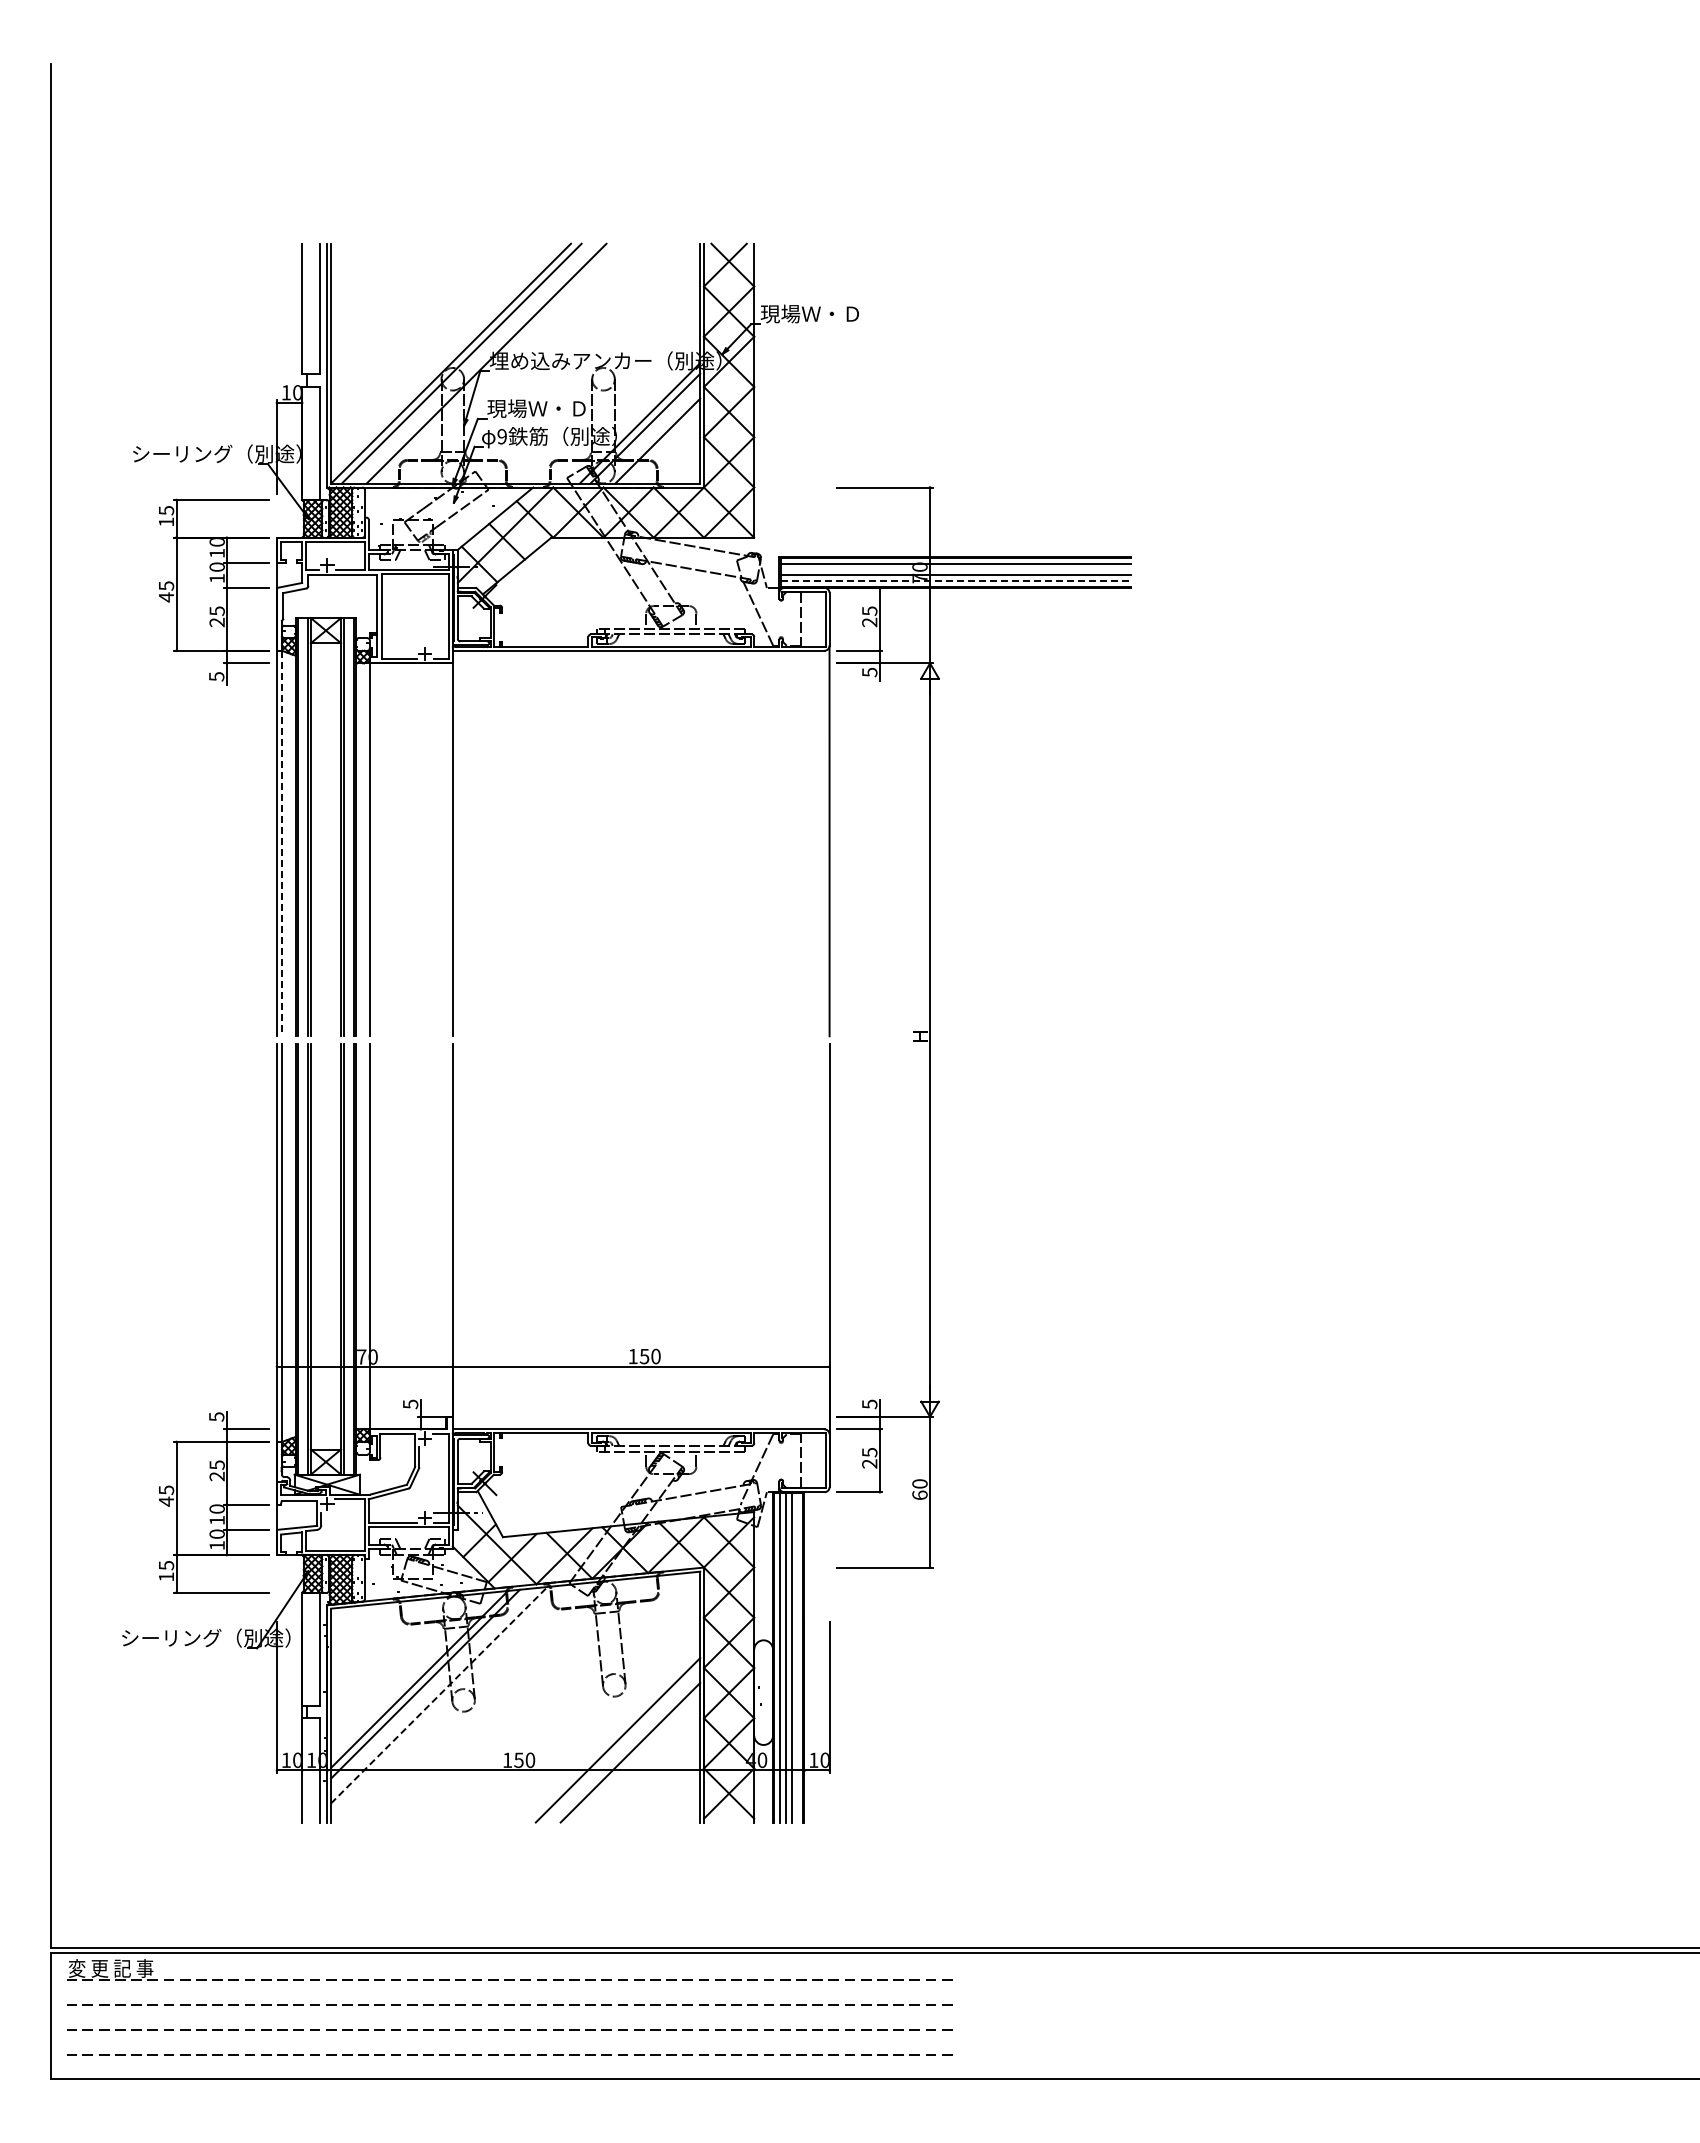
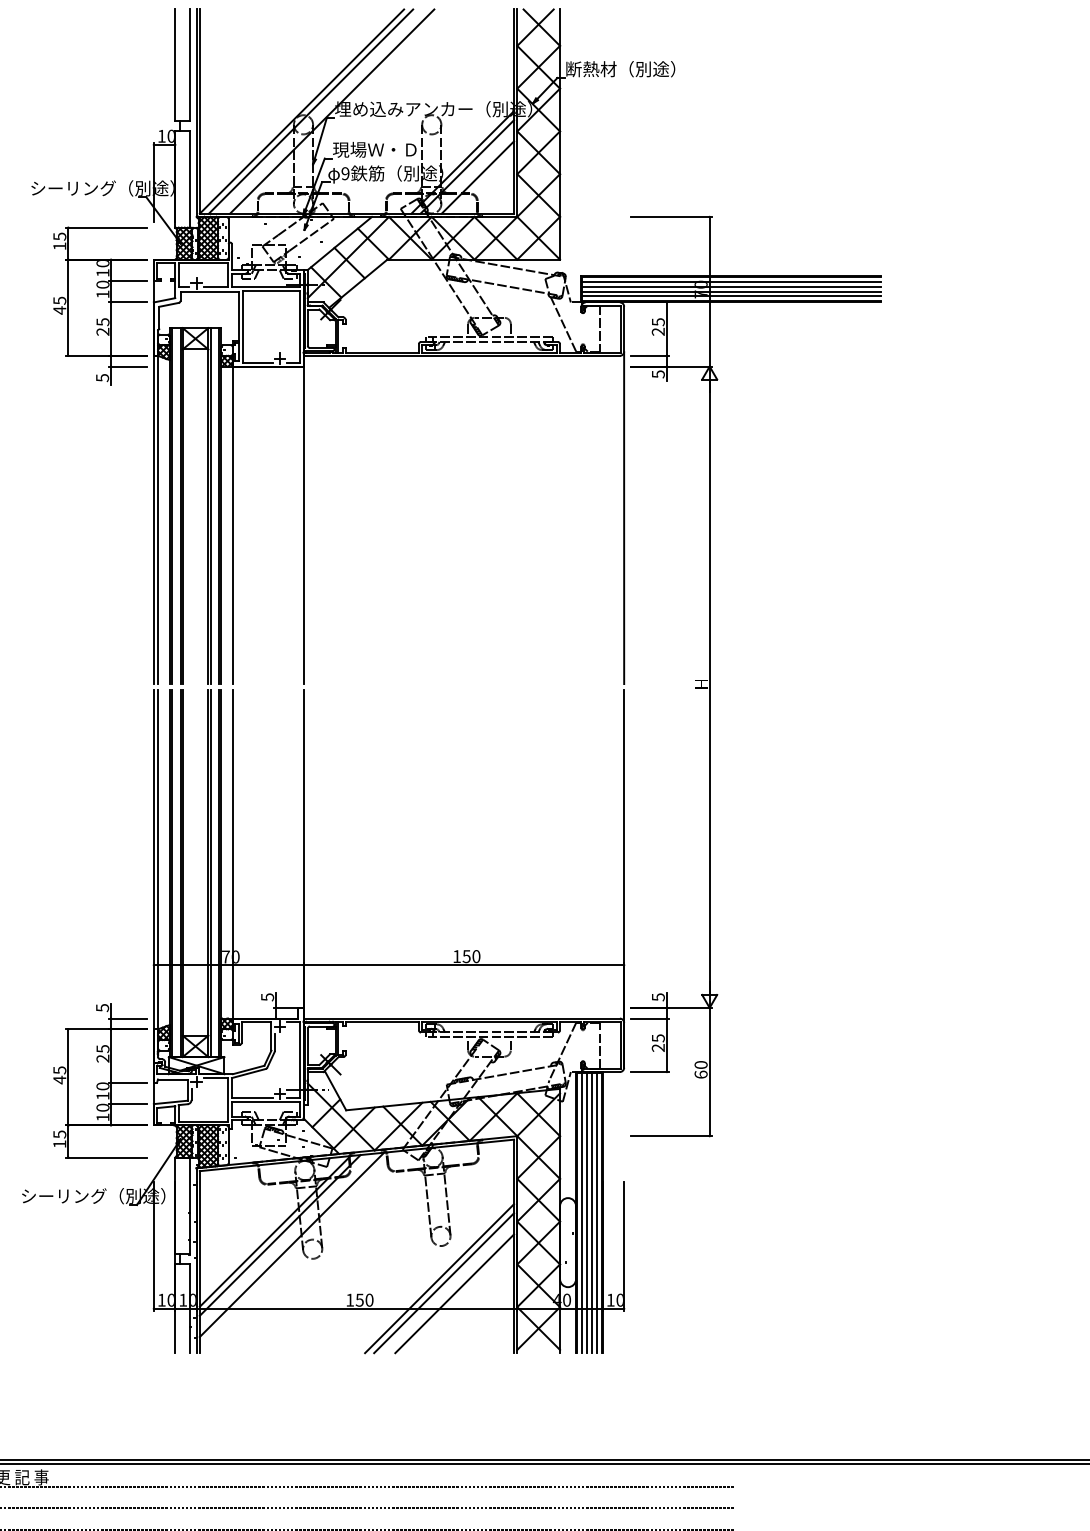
text: (824, 313) -> (619, 68), 現場Ｗ・Ｄ -> 断熱材（別途）
line: (955, 569) -> (731, 286), added
line: (956, 580) -> (732, 296), dashed -> solid
line: (282, 843) -> (158, 519), dashed -> solid
line: (797, 1657) -> (596, 1212), added
line: (439, 1694) -> (292, 1244), dashed -> solid
line: (612, 1734) -> (439, 1278), added

